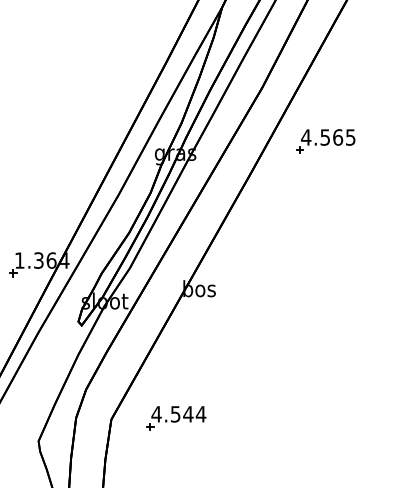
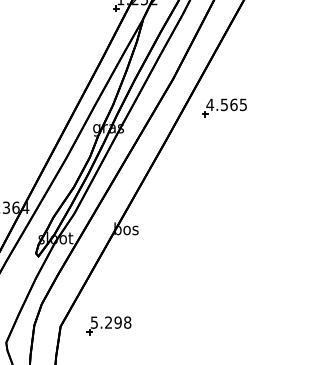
part: (325, 141) -> (224, 107), moved
text: (178, 414) -> (110, 322), 4.544 -> 5.298

